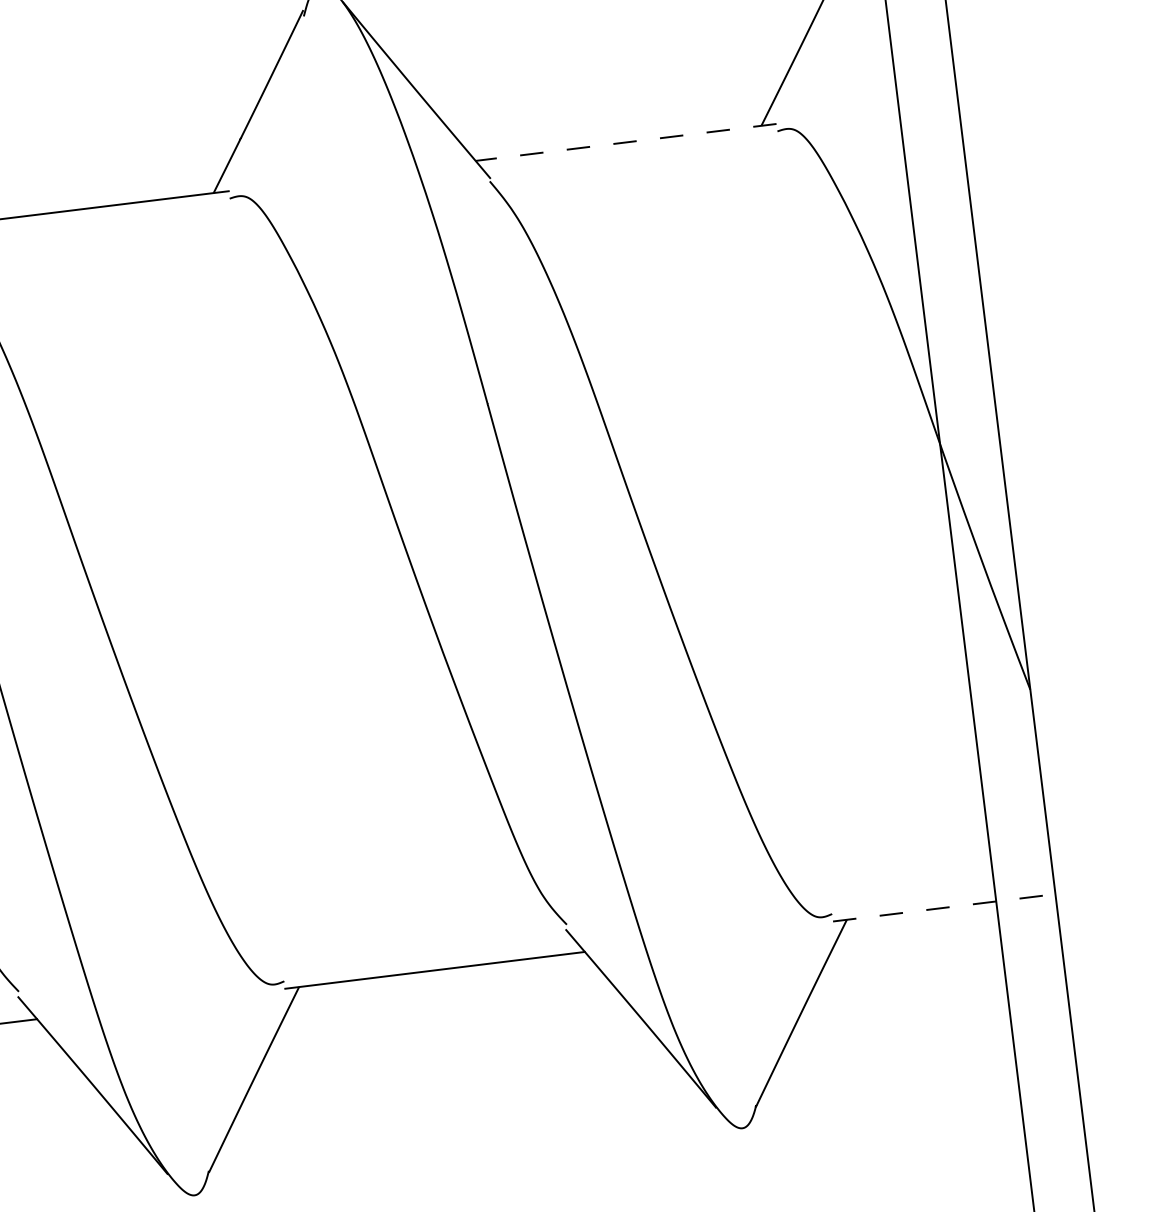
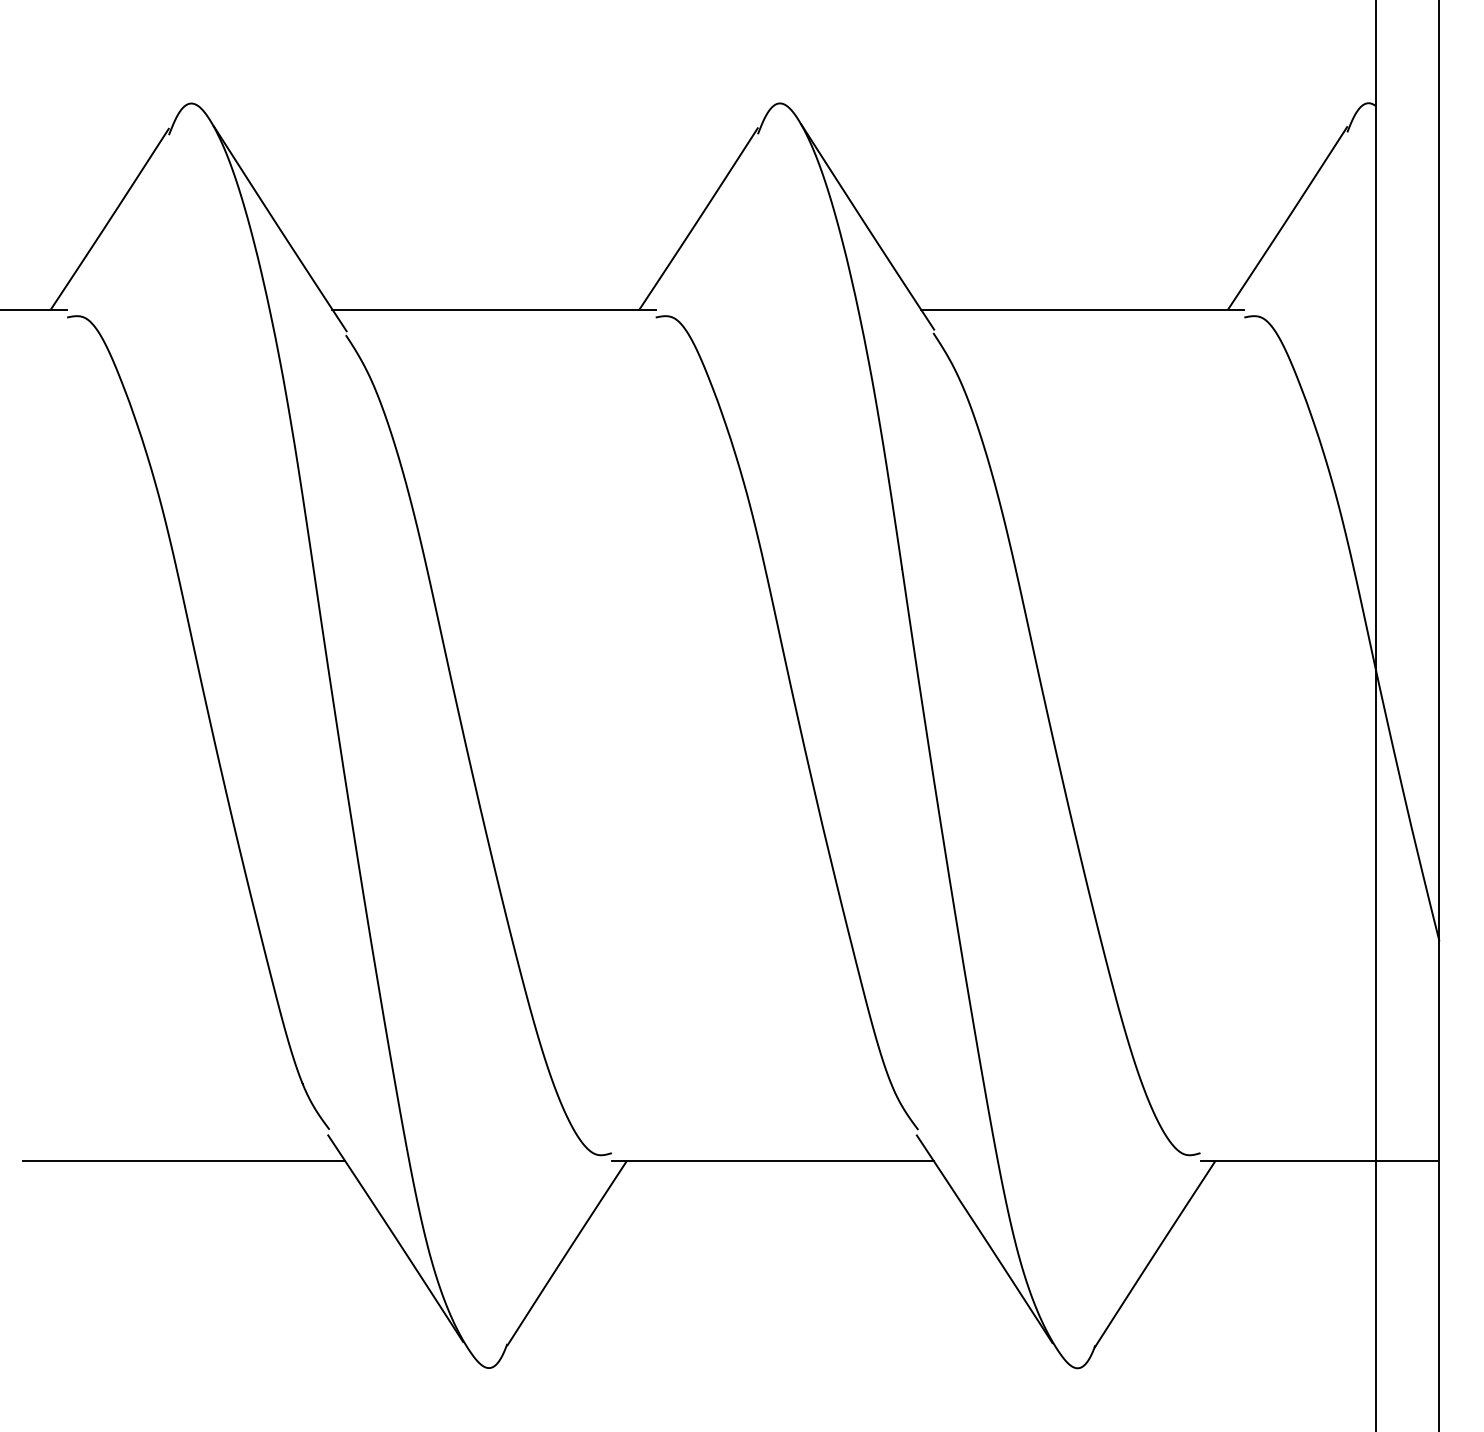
line: (625, 142) -> (1082, 309), dashed -> solid
line: (944, 908) -> (1320, 1161), dashed -> solid

